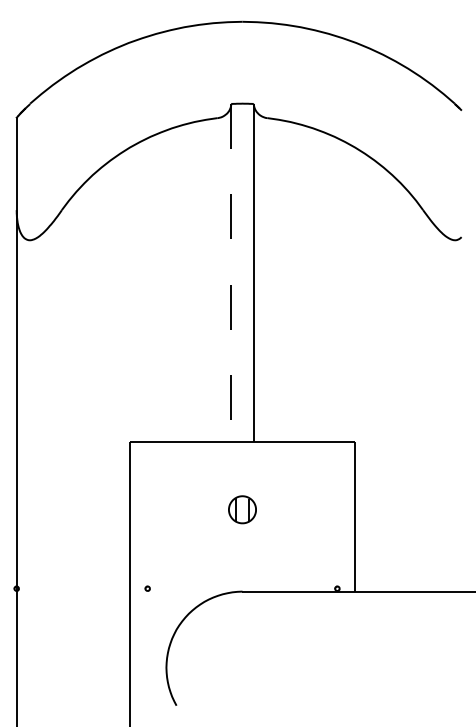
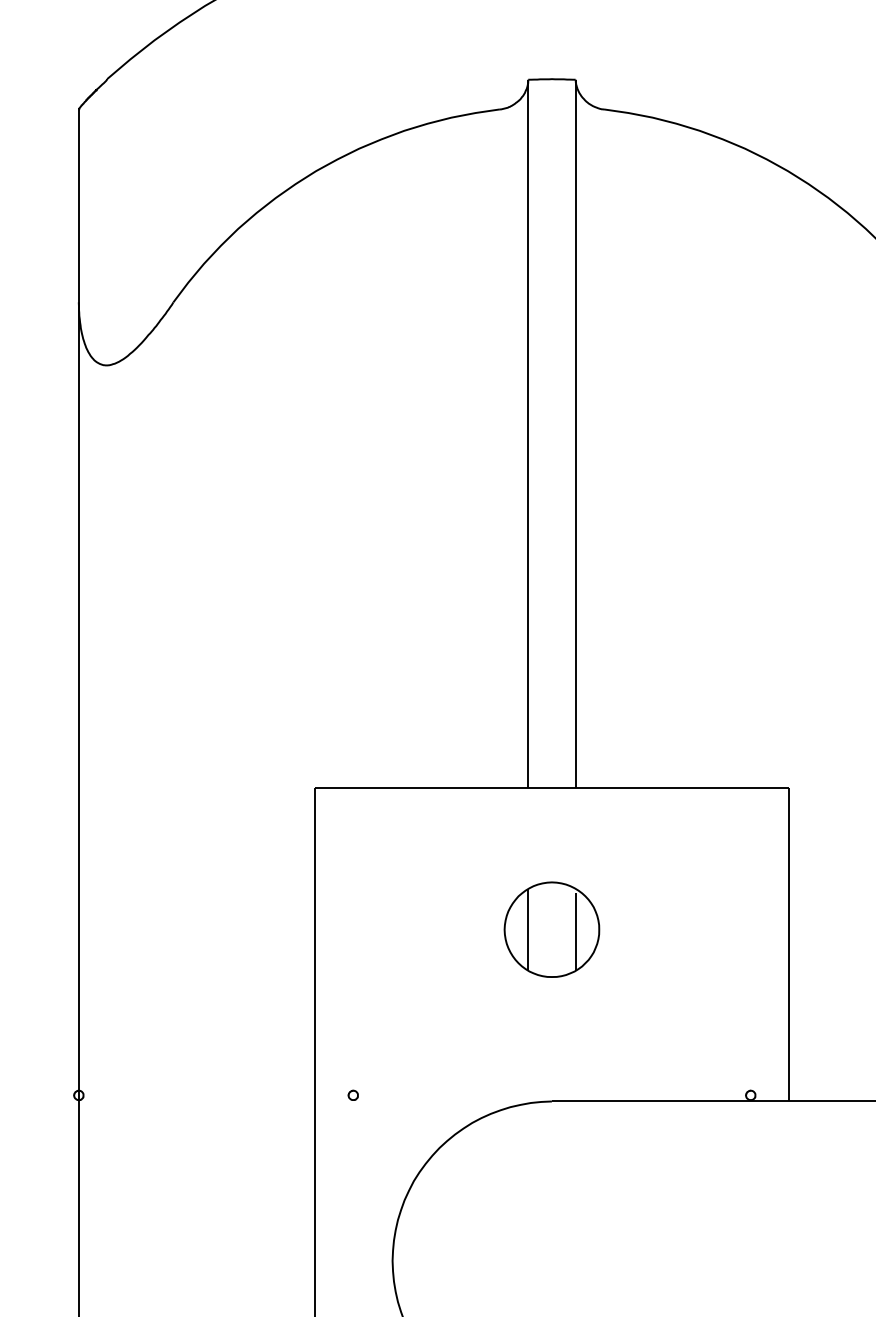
line: (231, 272) -> (528, 432), dashed -> solid
part: (242, 509) -> (551, 929), size x1.67

